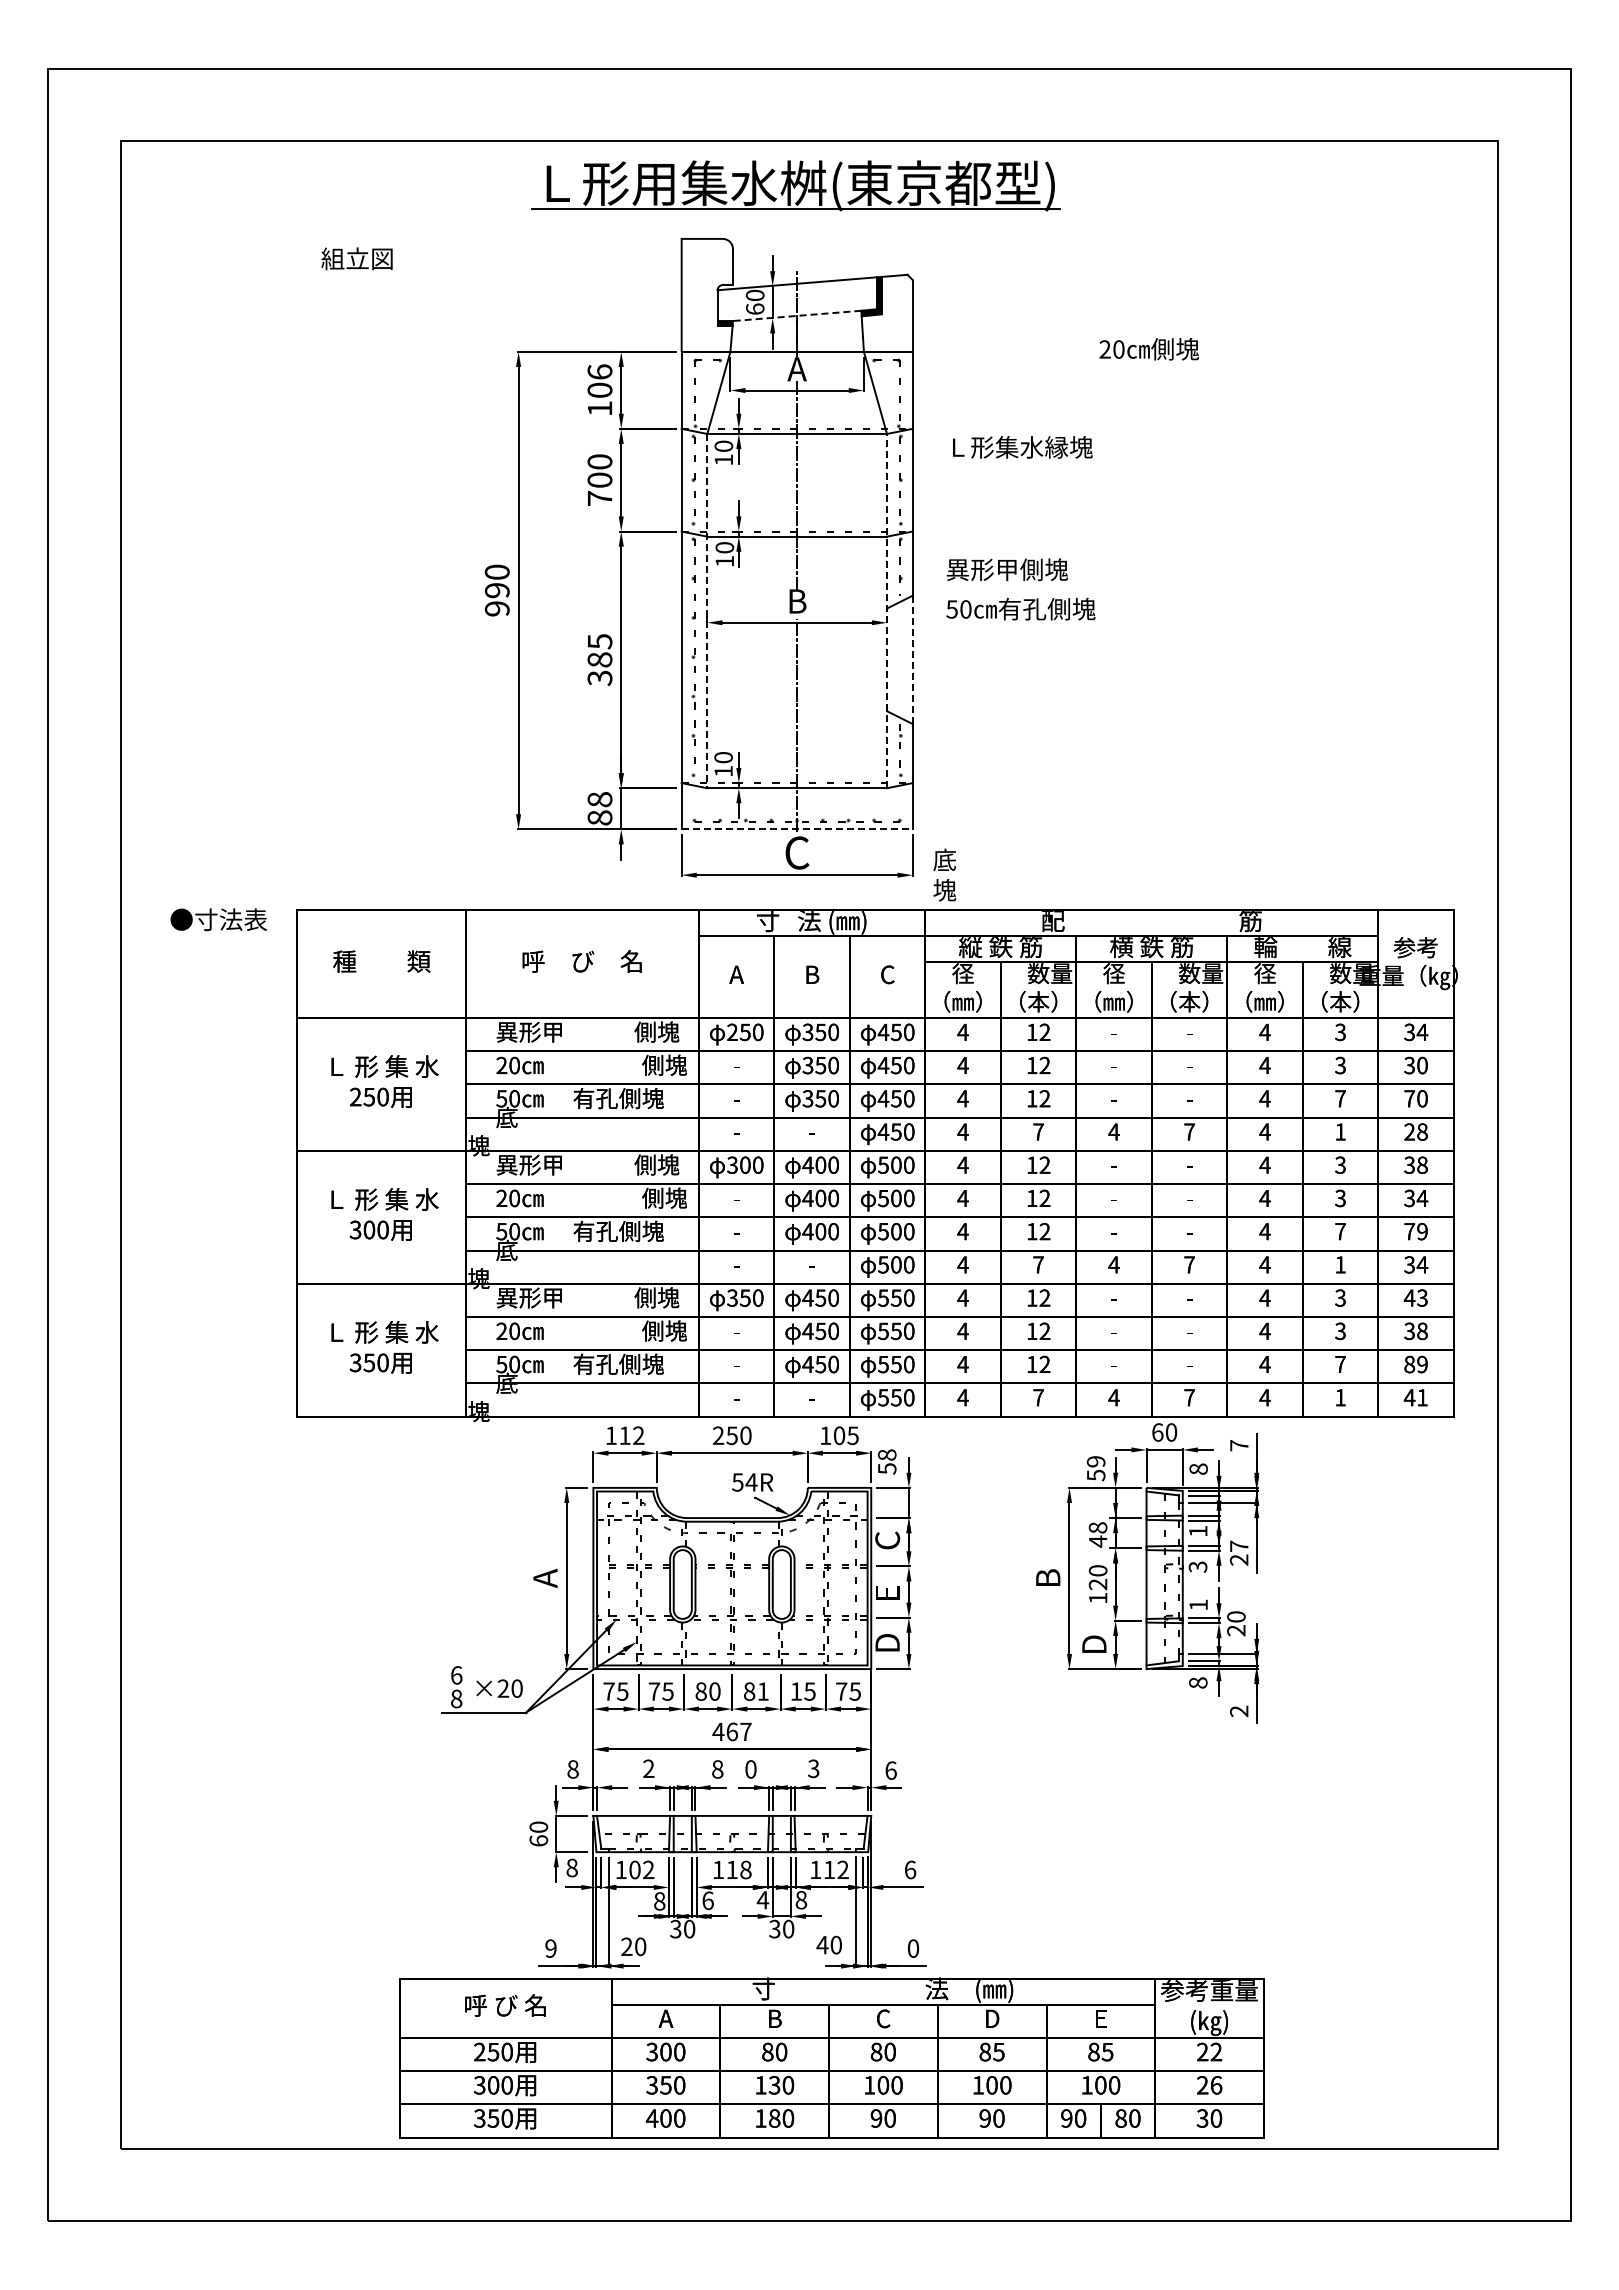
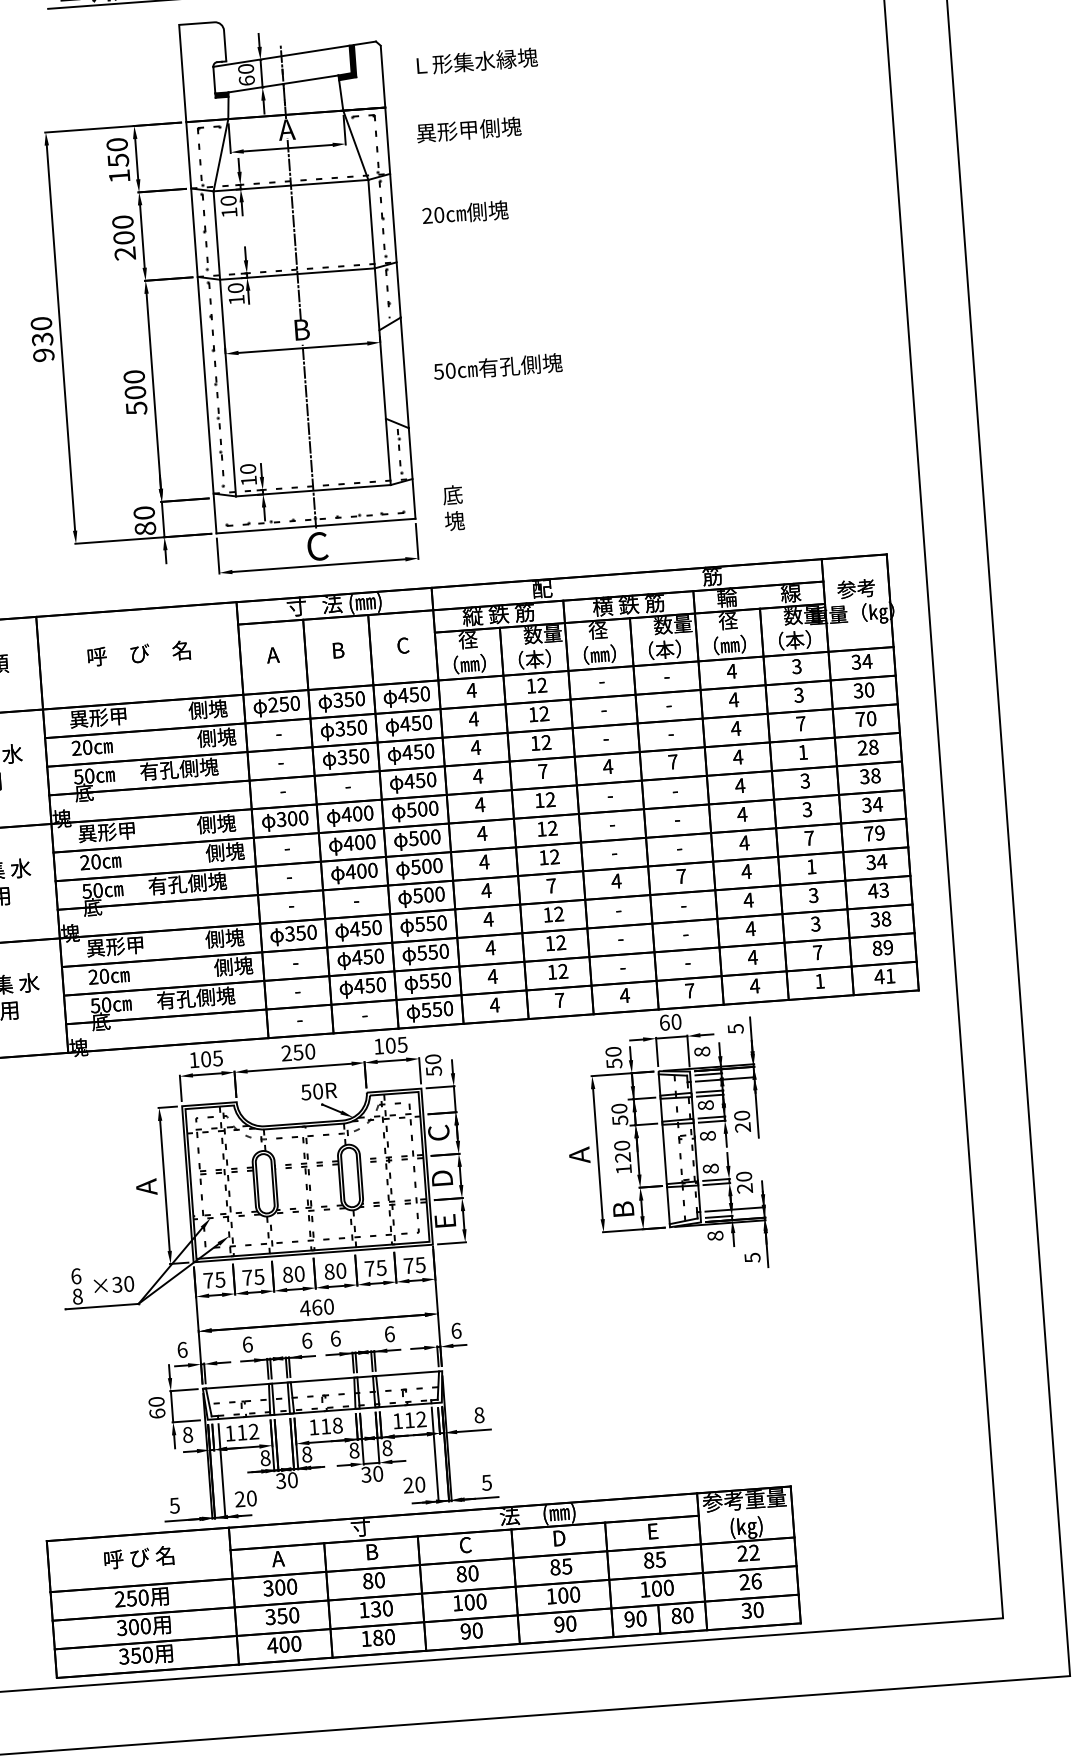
line: (796, 315) -> (282, 83), dashed -> solid
text: (1148, 349) -> (464, 213), moved
text: (599, 381) -> (117, 152), 106 -> 150
text: (1022, 447) -> (476, 61), moved
text: (599, 498) -> (124, 253), 700 -> 200
text: (1006, 569) -> (468, 129), moved
text: (497, 590) -> (42, 339), 990 -> 930
text: (1020, 608) -> (497, 366), moved
line: (887, 610) -> (379, 331), dashed -> solid
line: (707, 611) -> (224, 344), dashed -> solid
text: (599, 659) -> (135, 392), 385 -> 500
line: (912, 660) -> (404, 373), dashed -> solid
text: (600, 799) -> (144, 512), 88 -> 80
line: (797, 829) -> (316, 526), dashed -> solid
text: (944, 874) -> (453, 507), moved
text: (631, 1435) -> (211, 1058), 112 -> 105
text: (1239, 1445) -> (735, 1028), 7 -> 5
text: (887, 1454) -> (433, 1058), 58 -> 50
text: (1096, 1461) -> (613, 1051), 59 -> 50
text: (751, 1482) -> (317, 1091), 54R -> 50R
text: (1198, 1530) -> (705, 1104), 1 -> 8
text: (1098, 1534) -> (620, 1114), 48 -> 50
text: (1239, 1545) -> (742, 1114), 27 -> 20
text: (1197, 1566) -> (707, 1135), 3 -> 8
text: (1048, 1578) -> (579, 1155), B -> A
text: (887, 1592) -> (442, 1177), E -> D
text: (1198, 1604) -> (710, 1168), 1 -> 8
text: (887, 1642) -> (445, 1220), D -> E
text: (1094, 1643) -> (623, 1208), D -> B
text: (503, 1688) -> (117, 1284), 20 -> 30
text: (762, 1691) -> (340, 1270), 81 -> 80
text: (796, 1691) -> (369, 1268), 15 -> 75
text: (1239, 1711) -> (752, 1257), 2 -> 5
text: (745, 1731) -> (328, 1306), 467 -> 460
text: (648, 1768) -> (247, 1344), 2 -> 6
text: (813, 1768) -> (389, 1333), 3 -> 6
text: (572, 1769) -> (181, 1350), 8 -> 6
text: (717, 1769) -> (306, 1340), 8 -> 6
text: (750, 1769) -> (335, 1338), 0 -> 6
text: (634, 1869) -> (241, 1432), 102 -> 112
text: (910, 1869) -> (479, 1414), 6 -> 8
text: (762, 1899) -> (353, 1450), 4 -> 8
text: (707, 1900) -> (306, 1454), 6 -> 8
text: (822, 1944) -> (408, 1485), 40 -> 20
text: (550, 1948) -> (174, 1505), 9 -> 5
text: (913, 1948) -> (486, 1482), 0 -> 5

